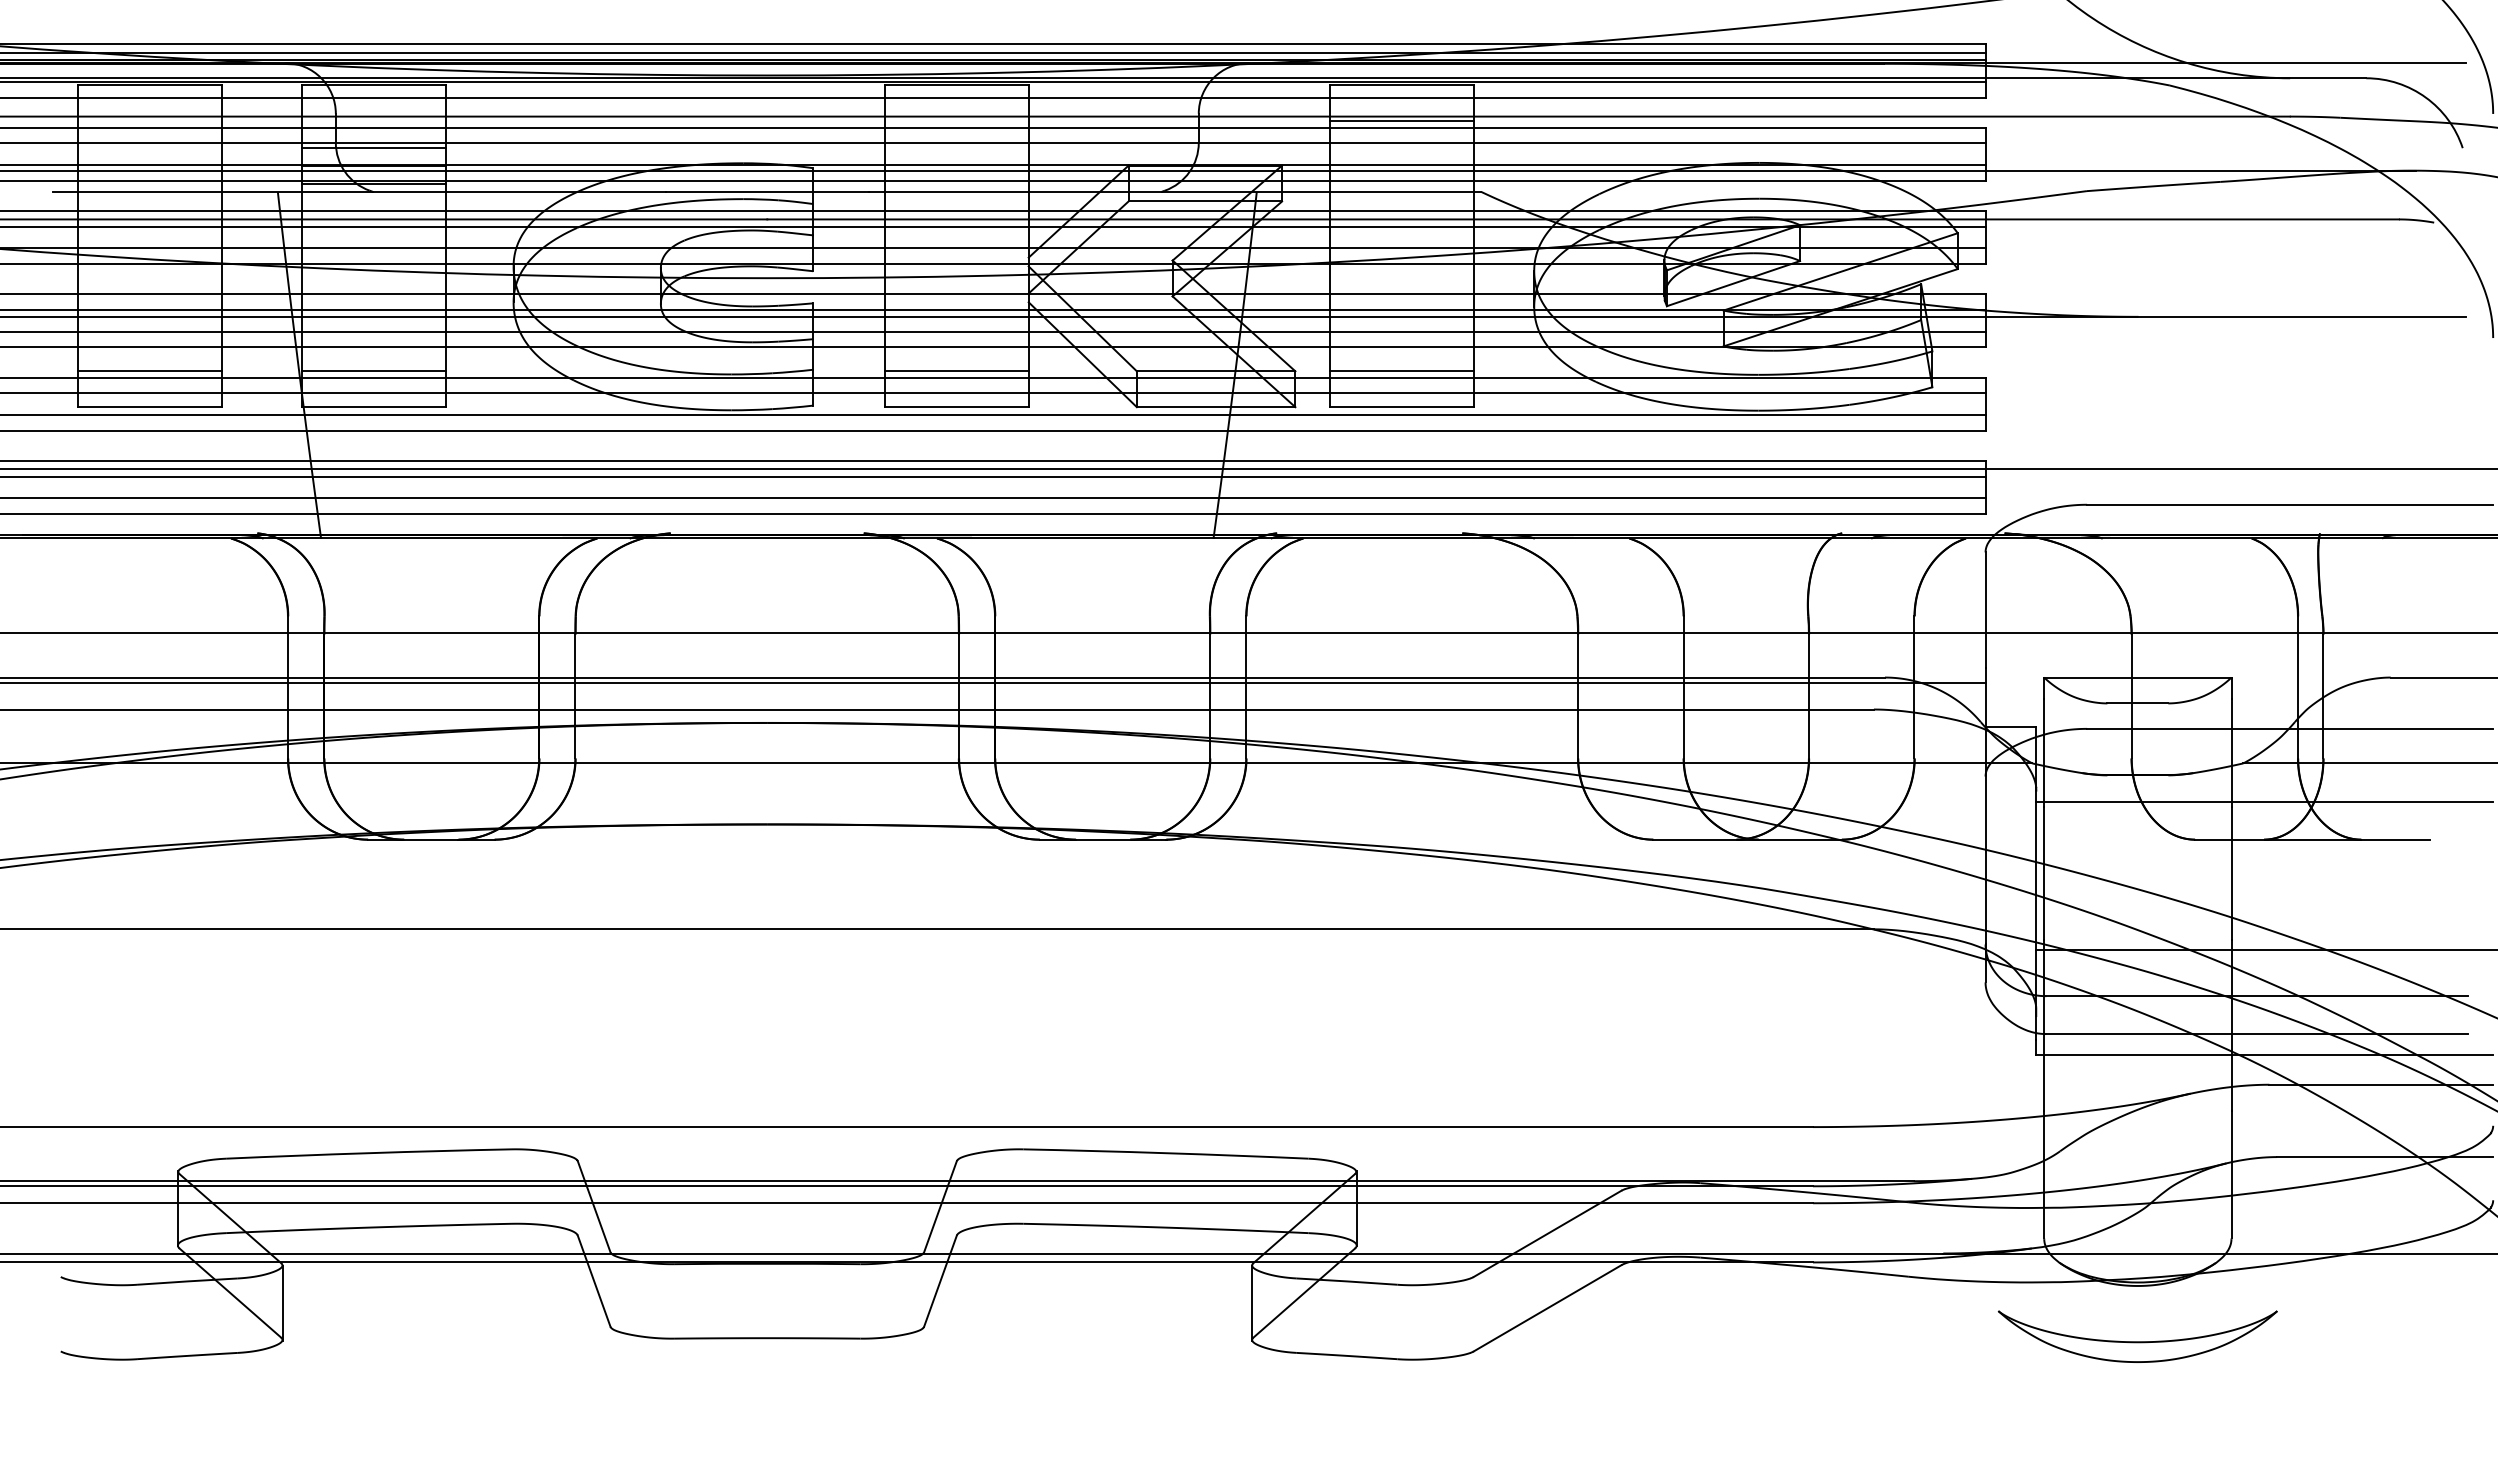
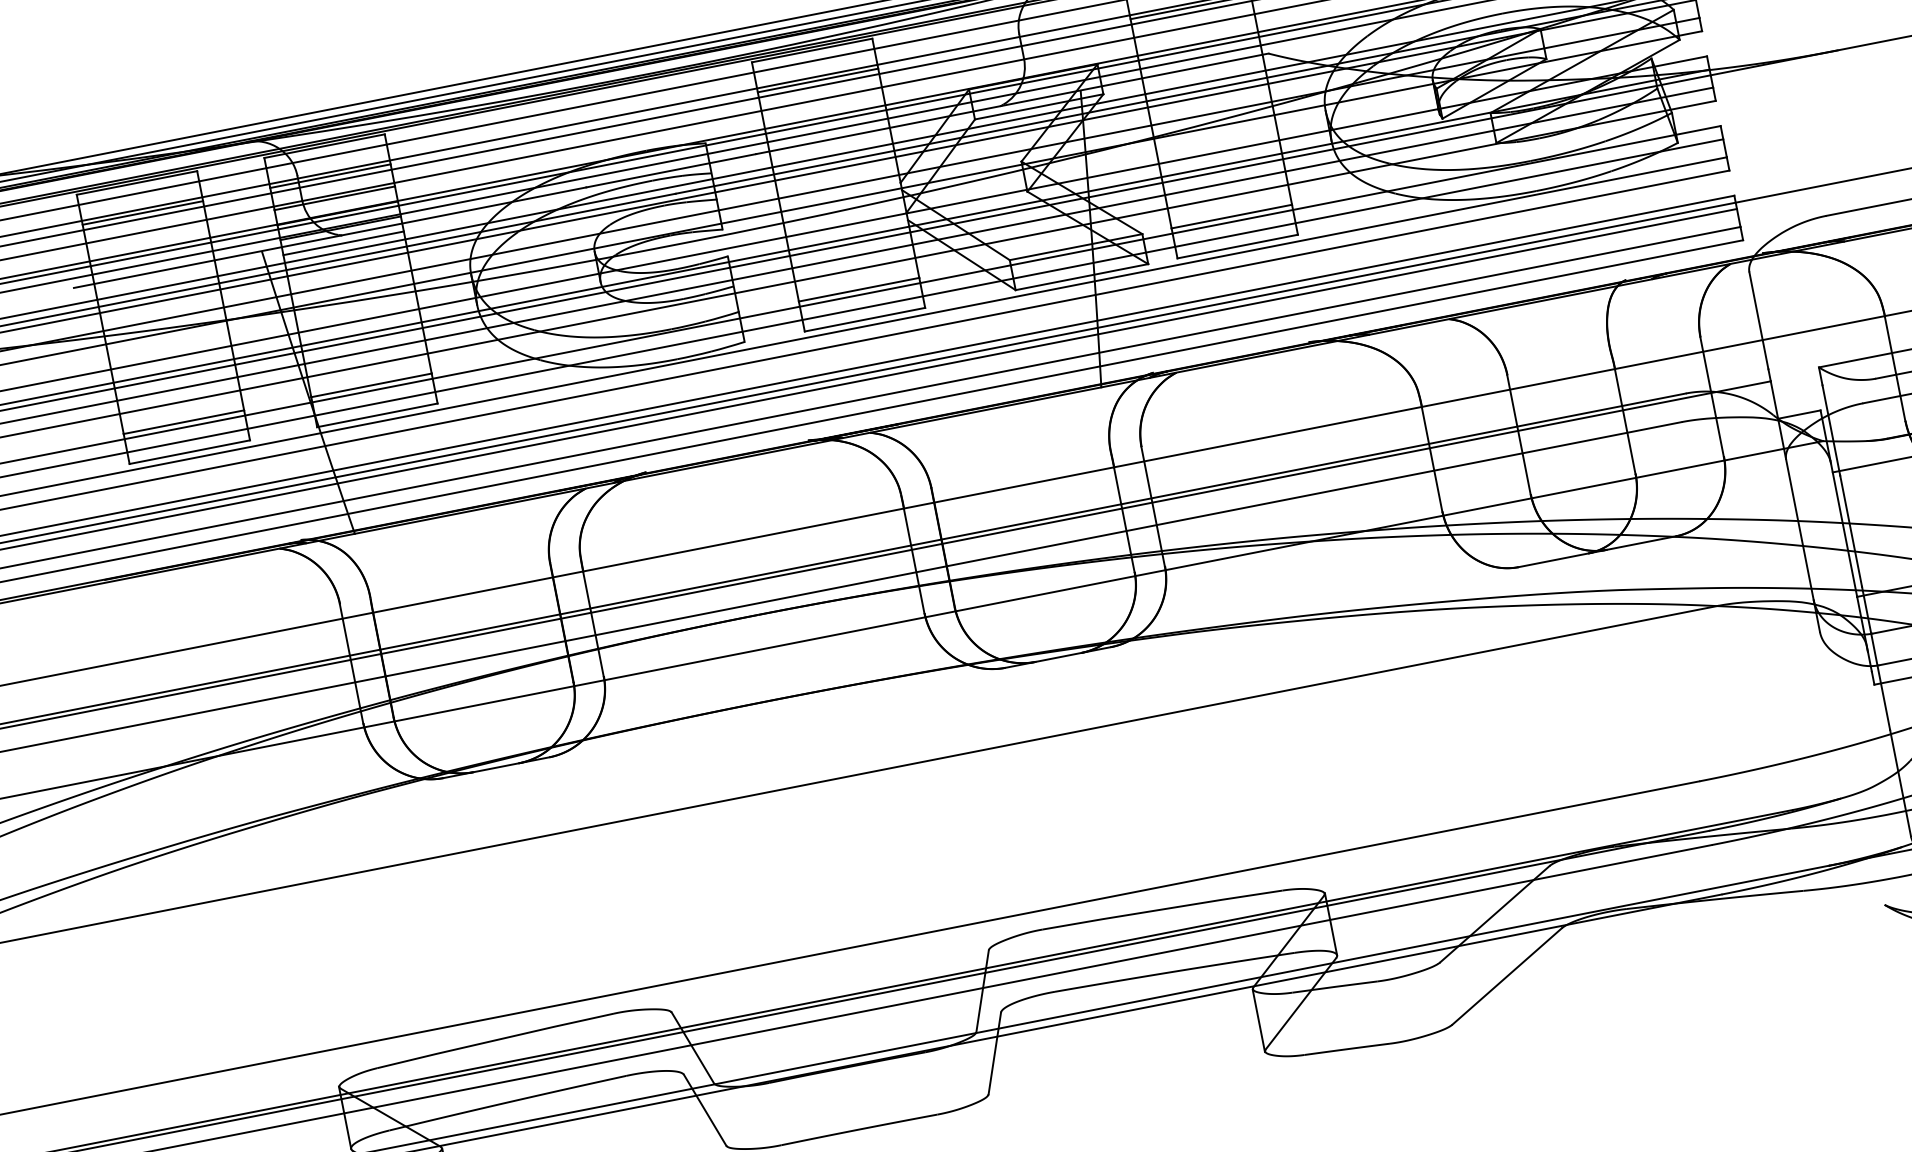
line: (149, 121) -> (142, 213), added
line: (373, 121) -> (330, 176), added
line: (956, 121) -> (817, 80), added
line: (373, 201) -> (343, 243), added

